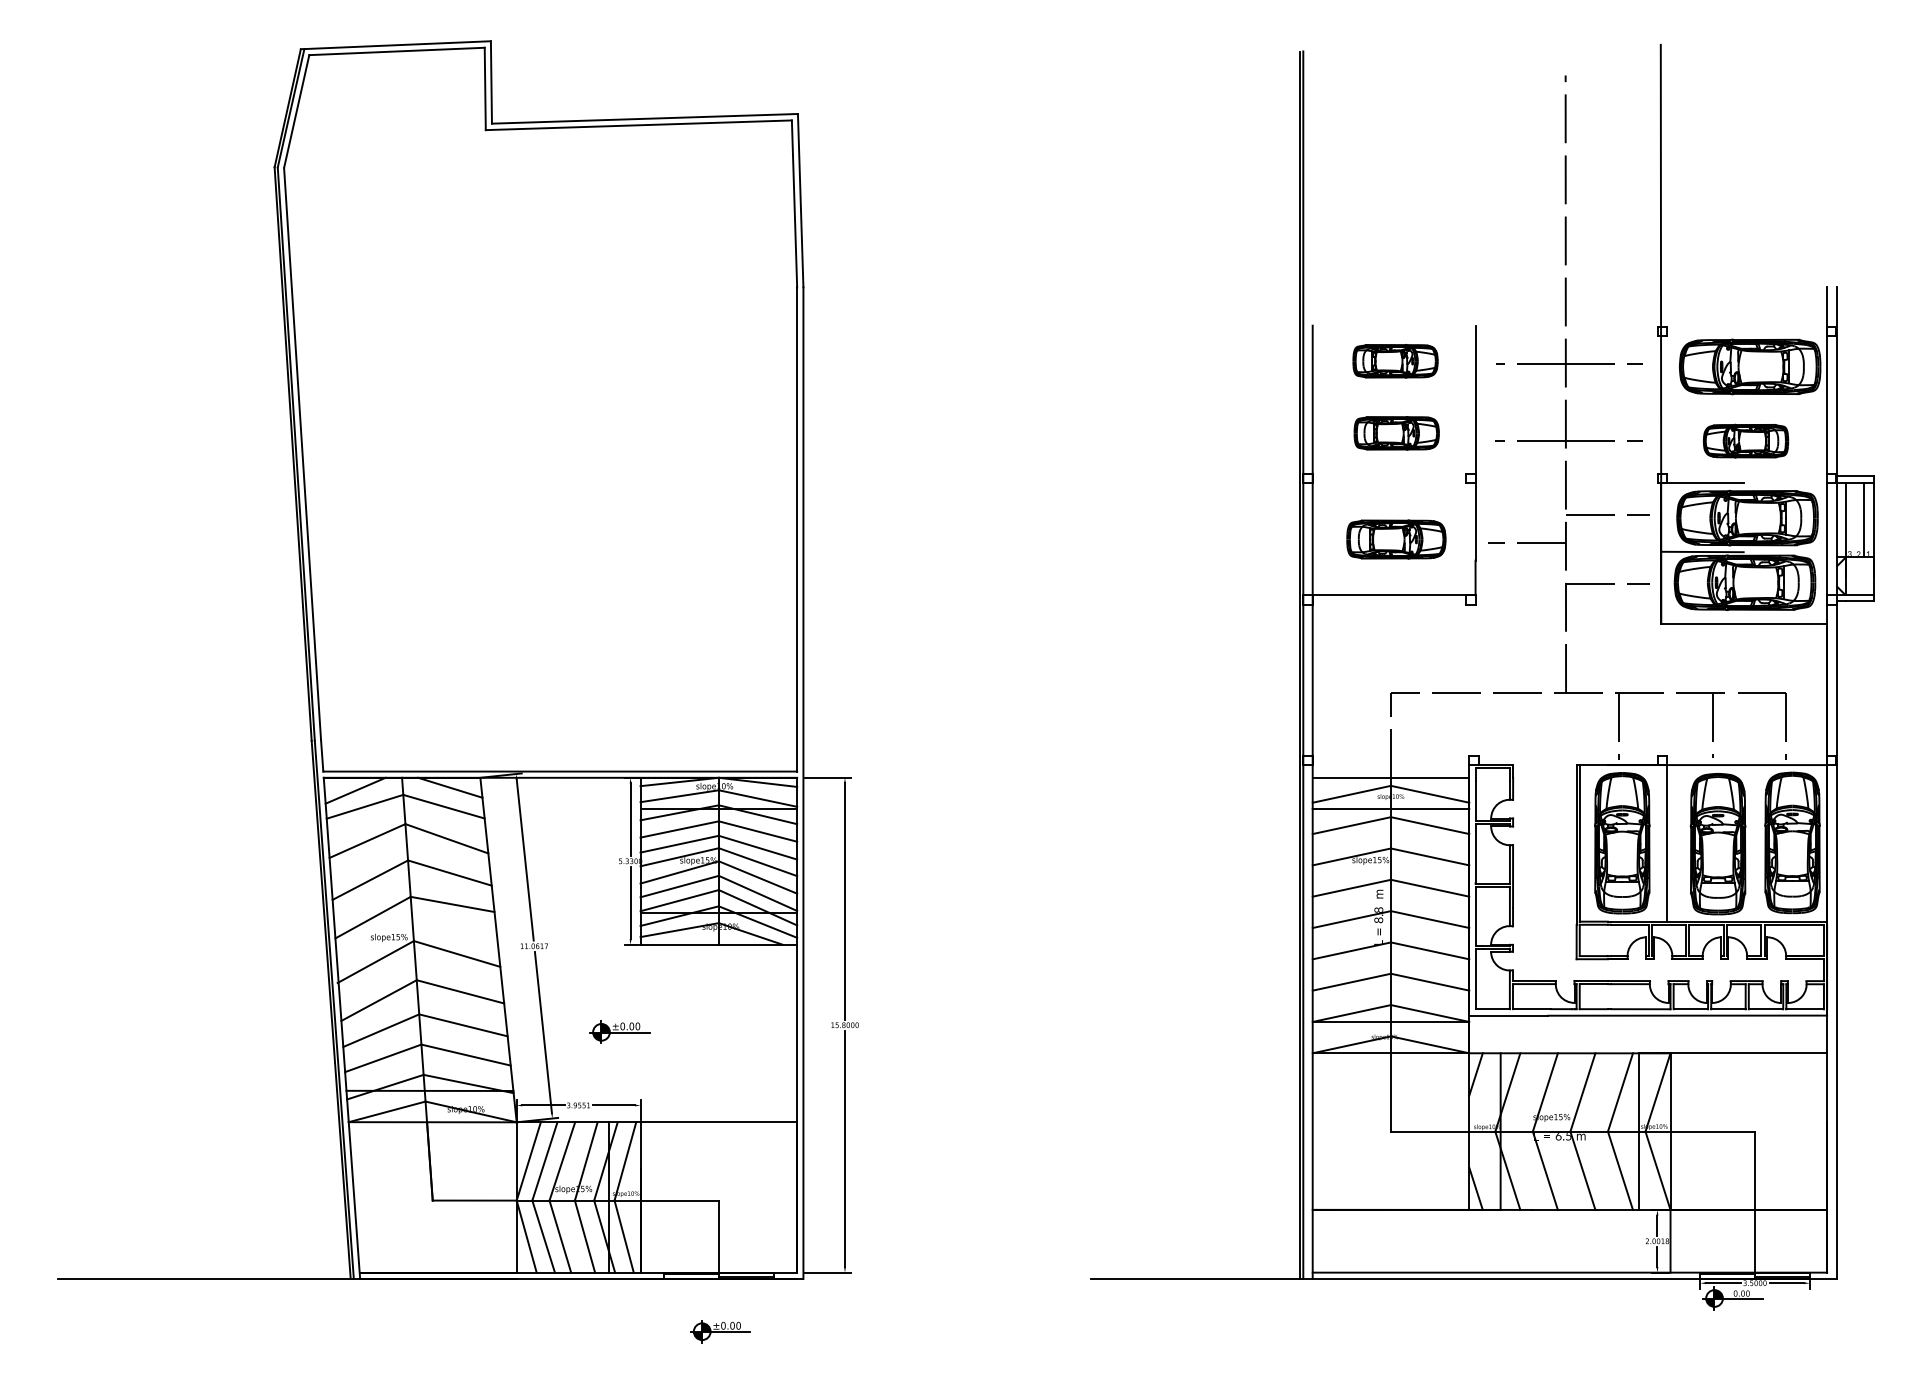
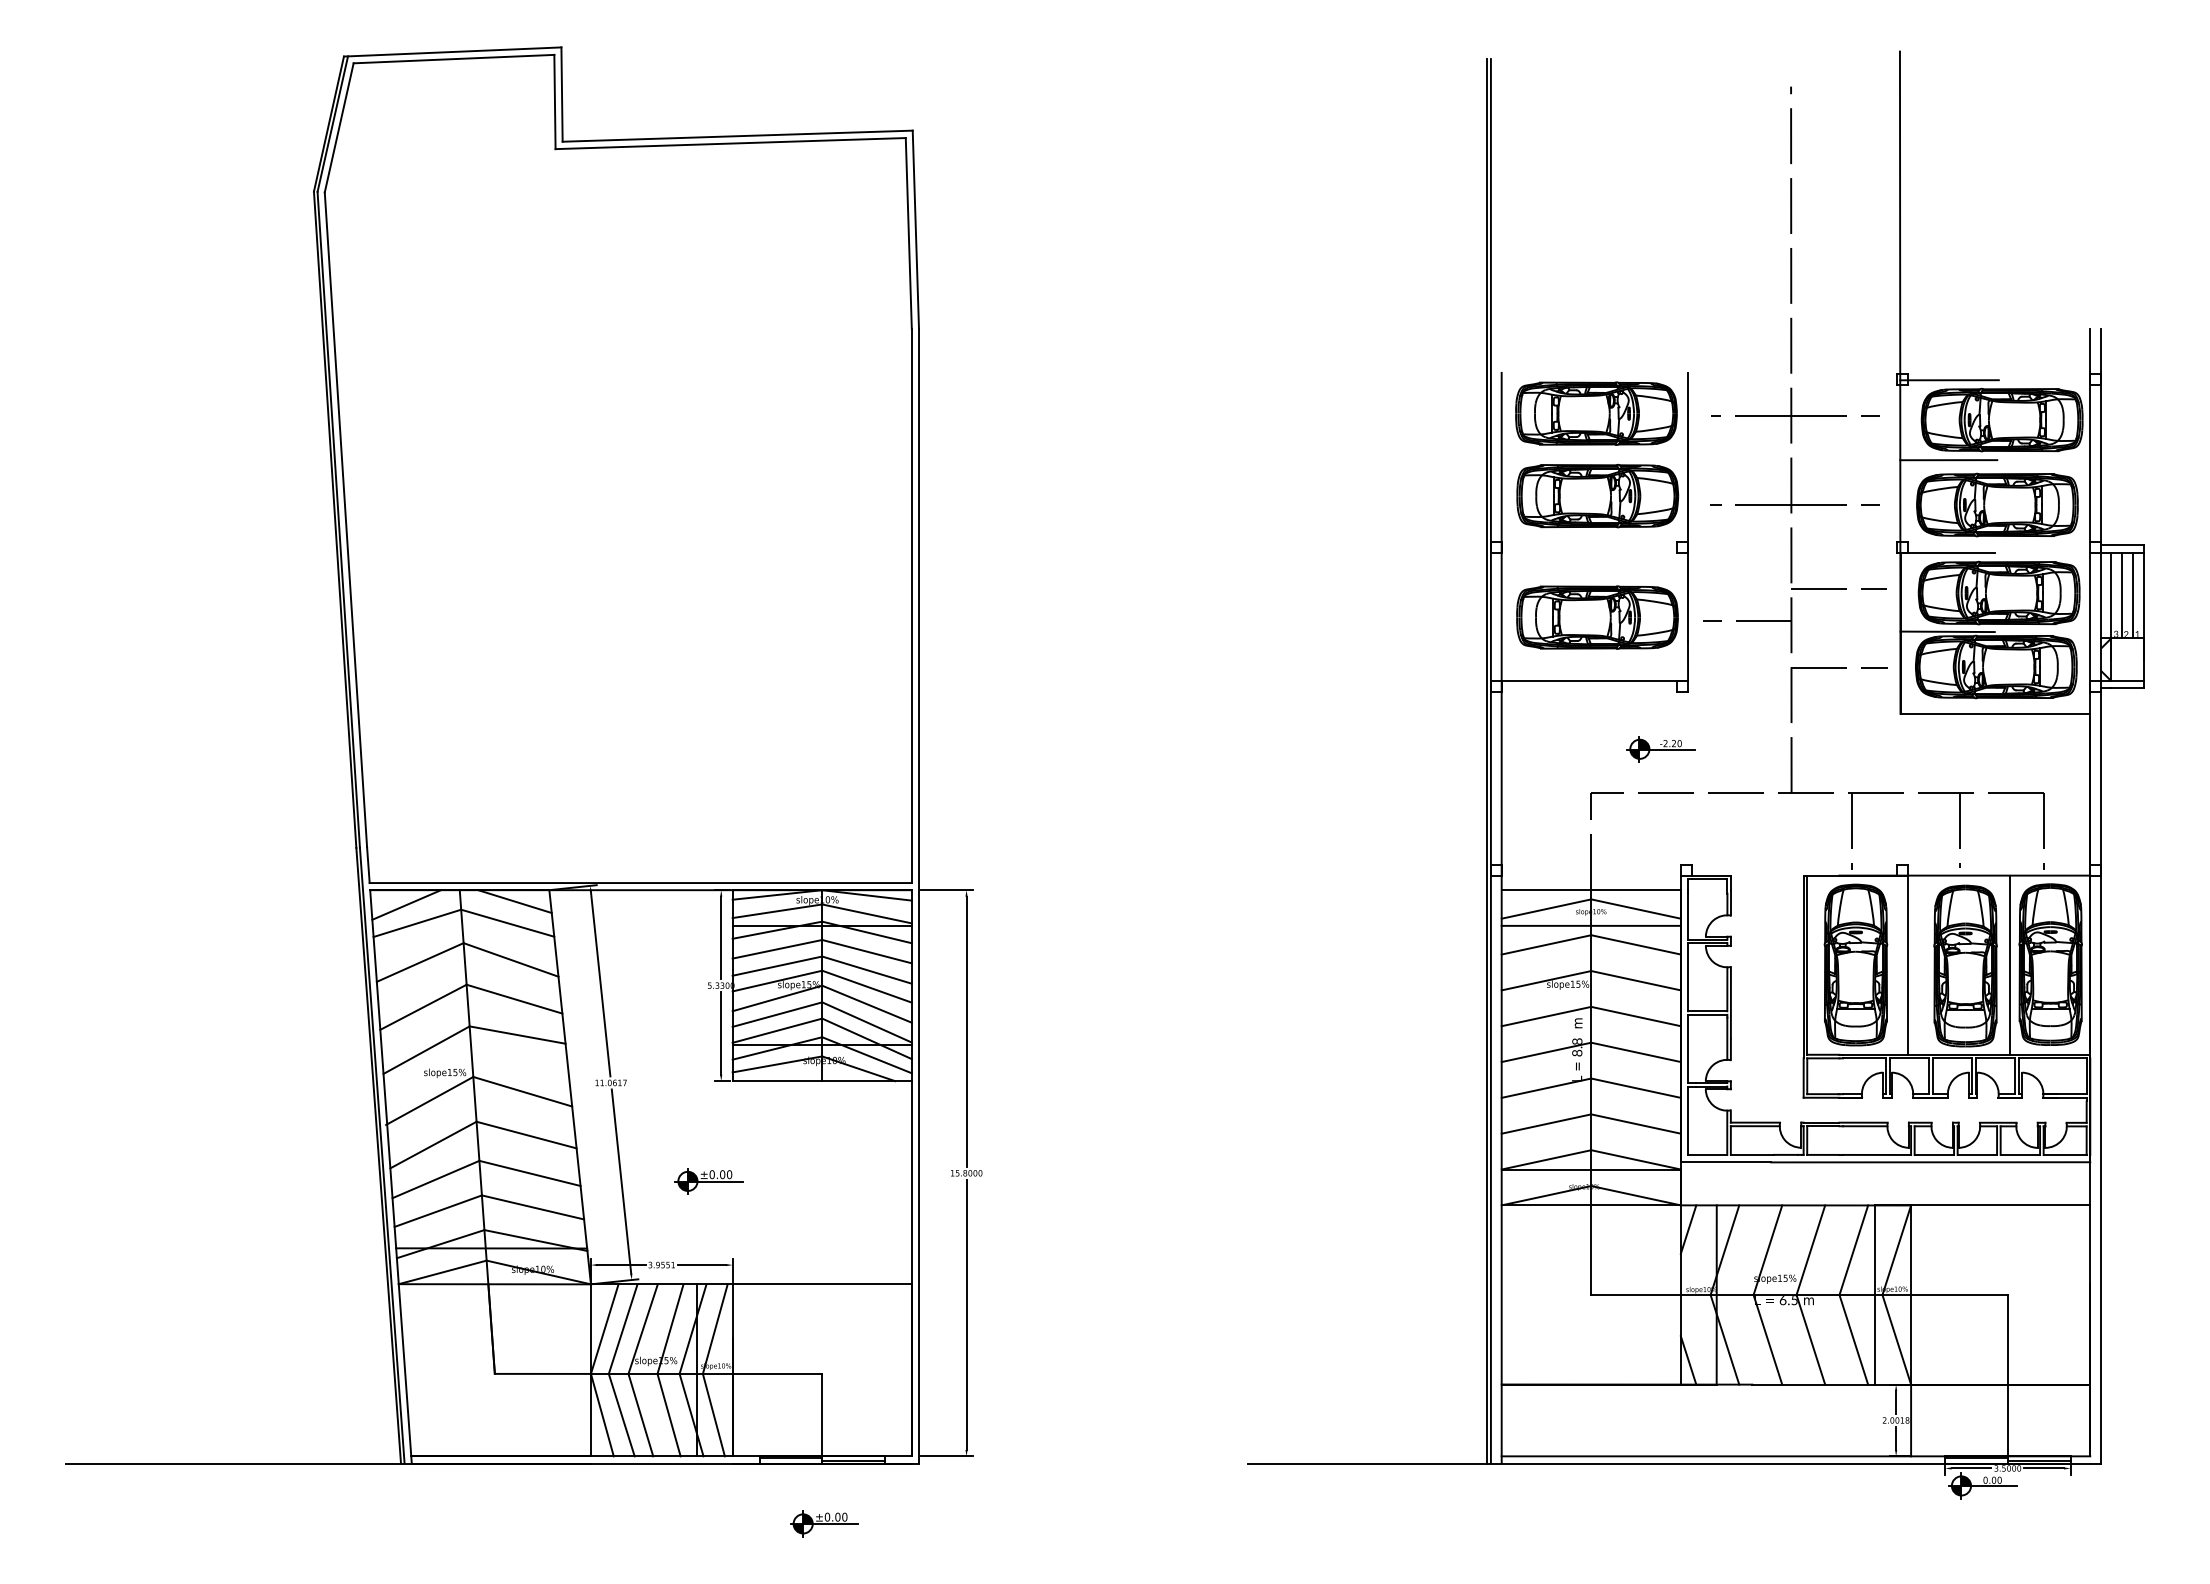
line: (1704, 332) -> (1949, 380), added
part: (1395, 361) -> (1596, 413), size x1.67
line: (1703, 402) -> (1948, 460), added
part: (1396, 432) -> (1597, 495), size x1.67
part: (1746, 440) -> (1997, 504), size x1.67
line: (1855, 519) -> (2122, 594), added
part: (1396, 539) -> (1597, 617), size x1.43
part: (1451, 654) -> (1660, 749), added
line: (1757, 842) -> (2010, 964), added

